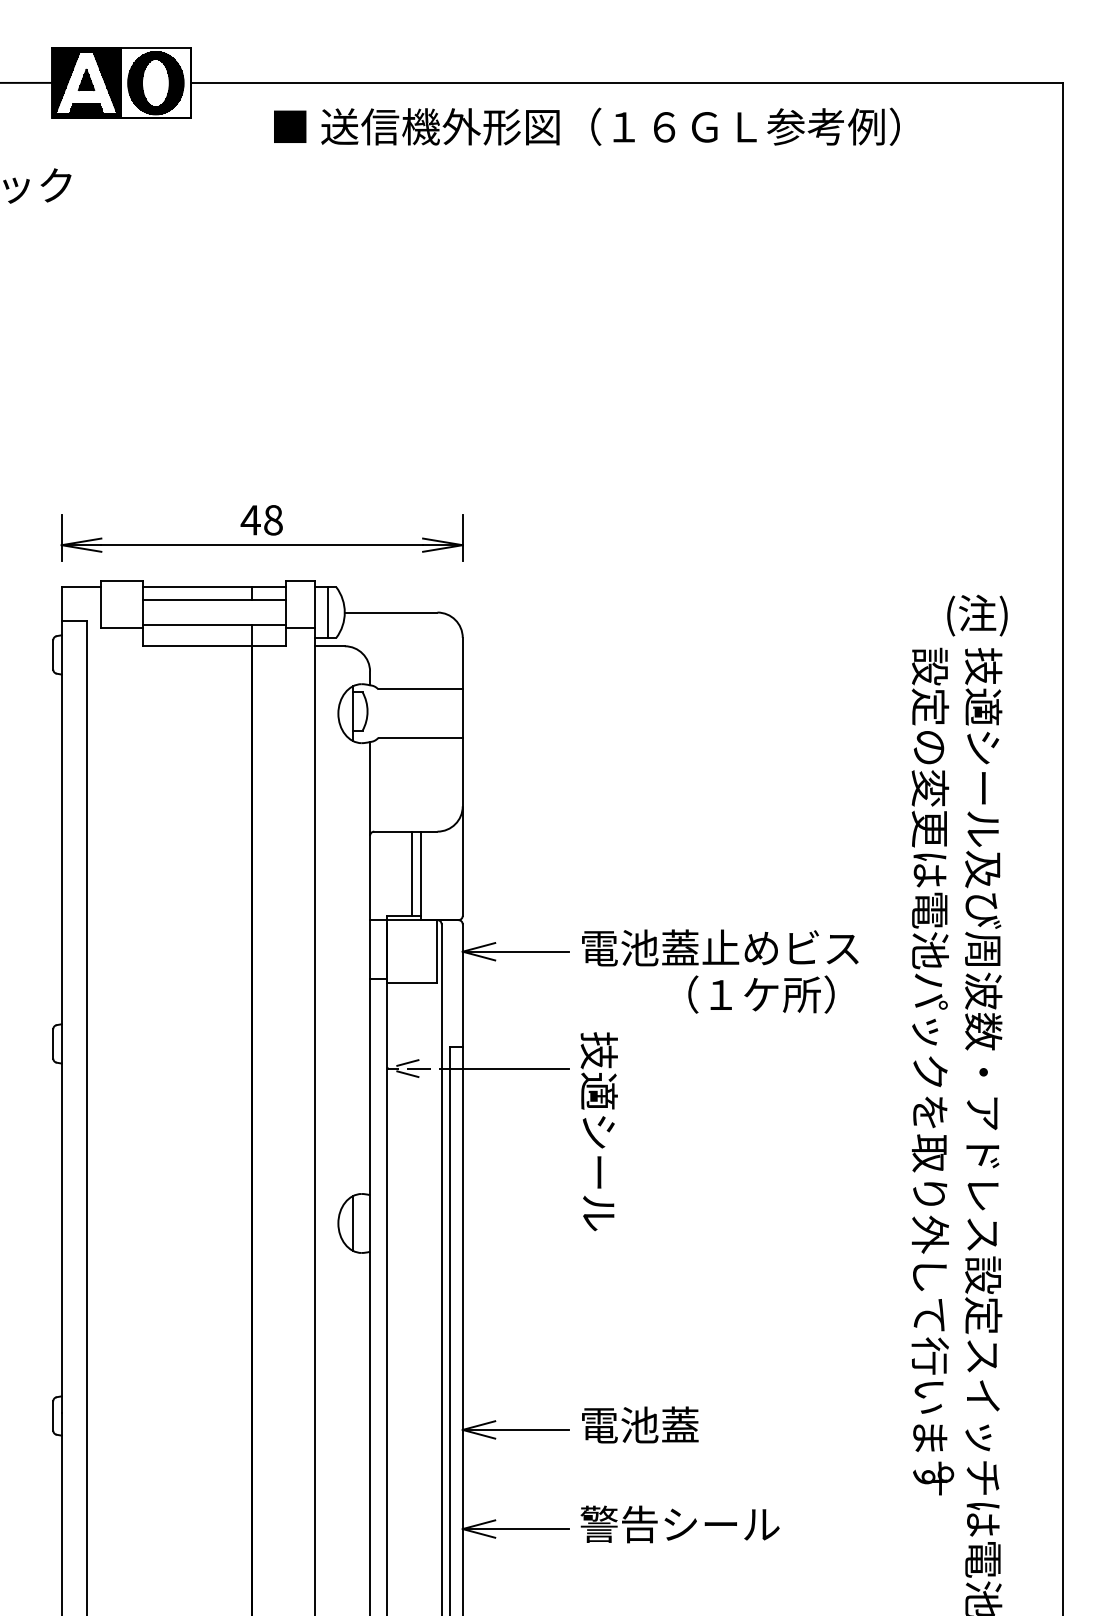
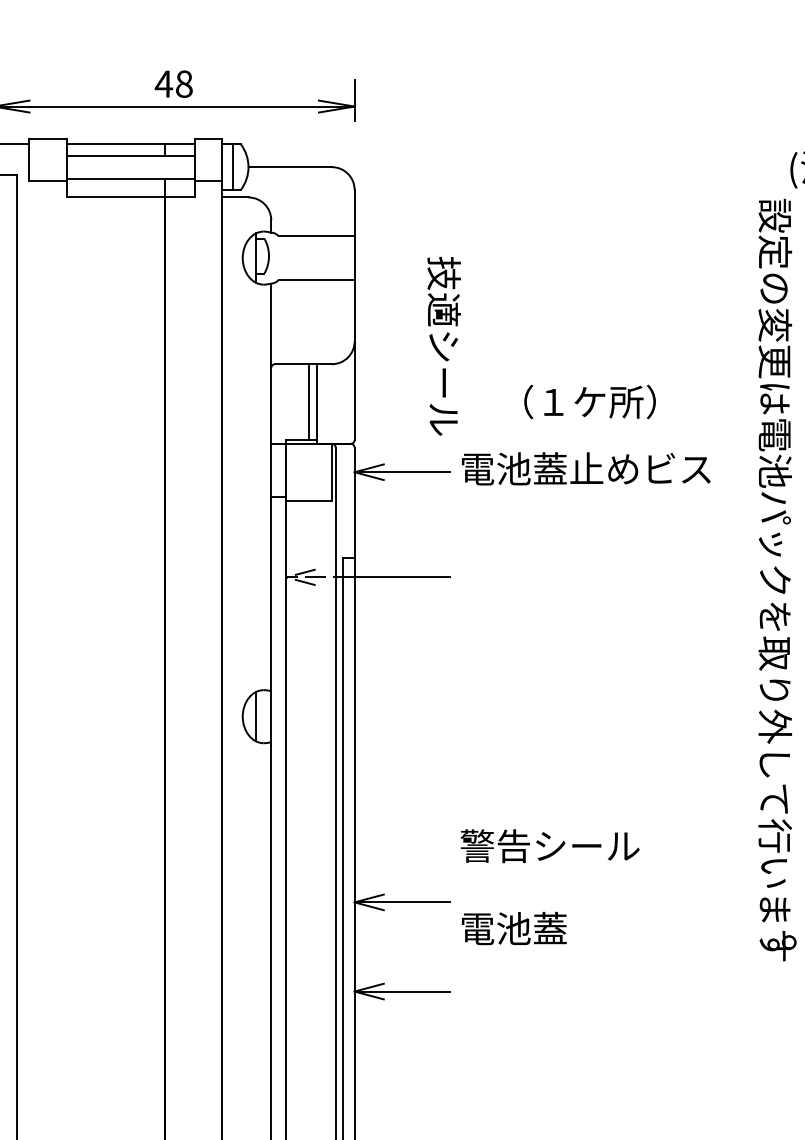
text: (761, 994) -> (590, 401), moved
text: (598, 1131) -> (443, 346), moved
text: (640, 1424) -> (514, 928), moved
text: (679, 1524) -> (549, 846), moved

